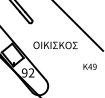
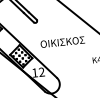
text: (24, 72) -> (34, 72), 92 -> 12

